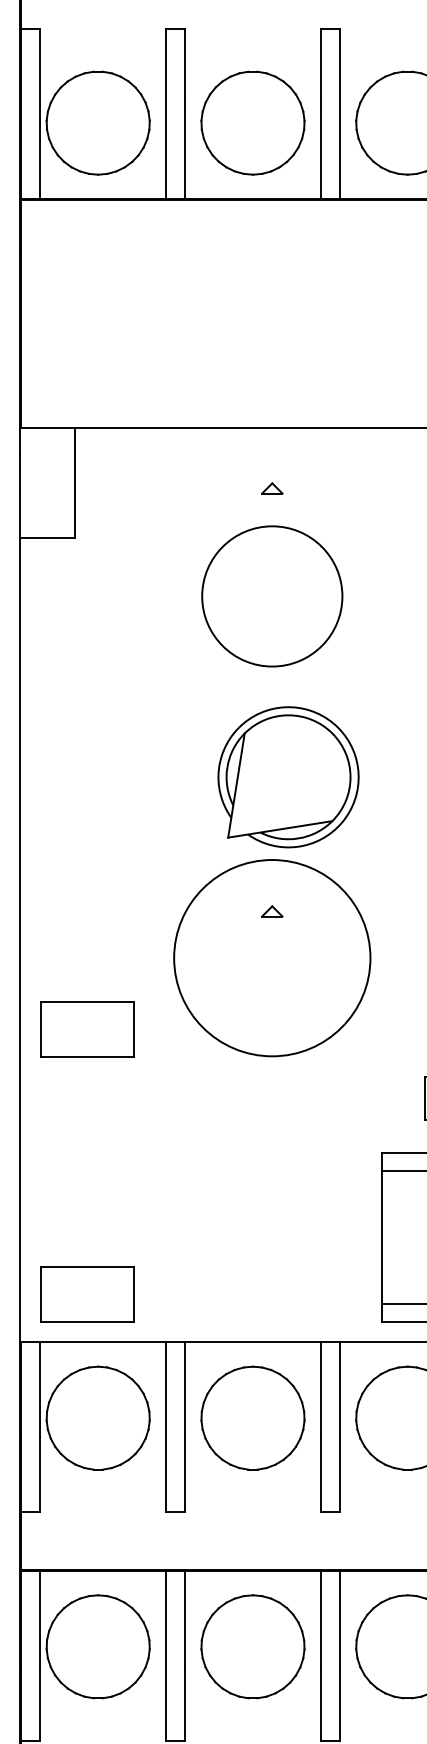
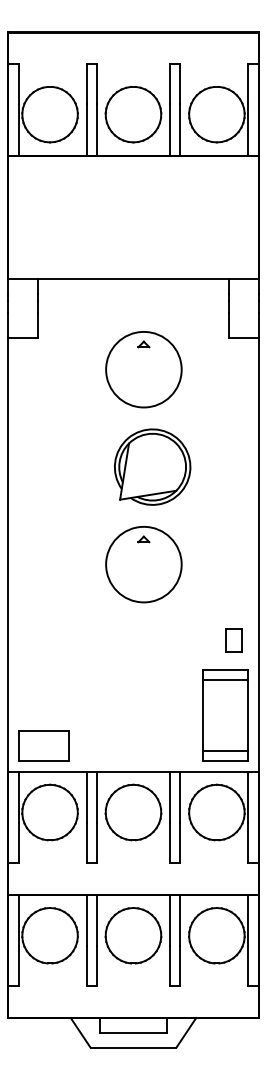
part: (271, 488) -> (143, 344), moved
circle: (271, 957) -> (143, 564), size x0.71
part: (86, 1028) -> (43, 602), removed

